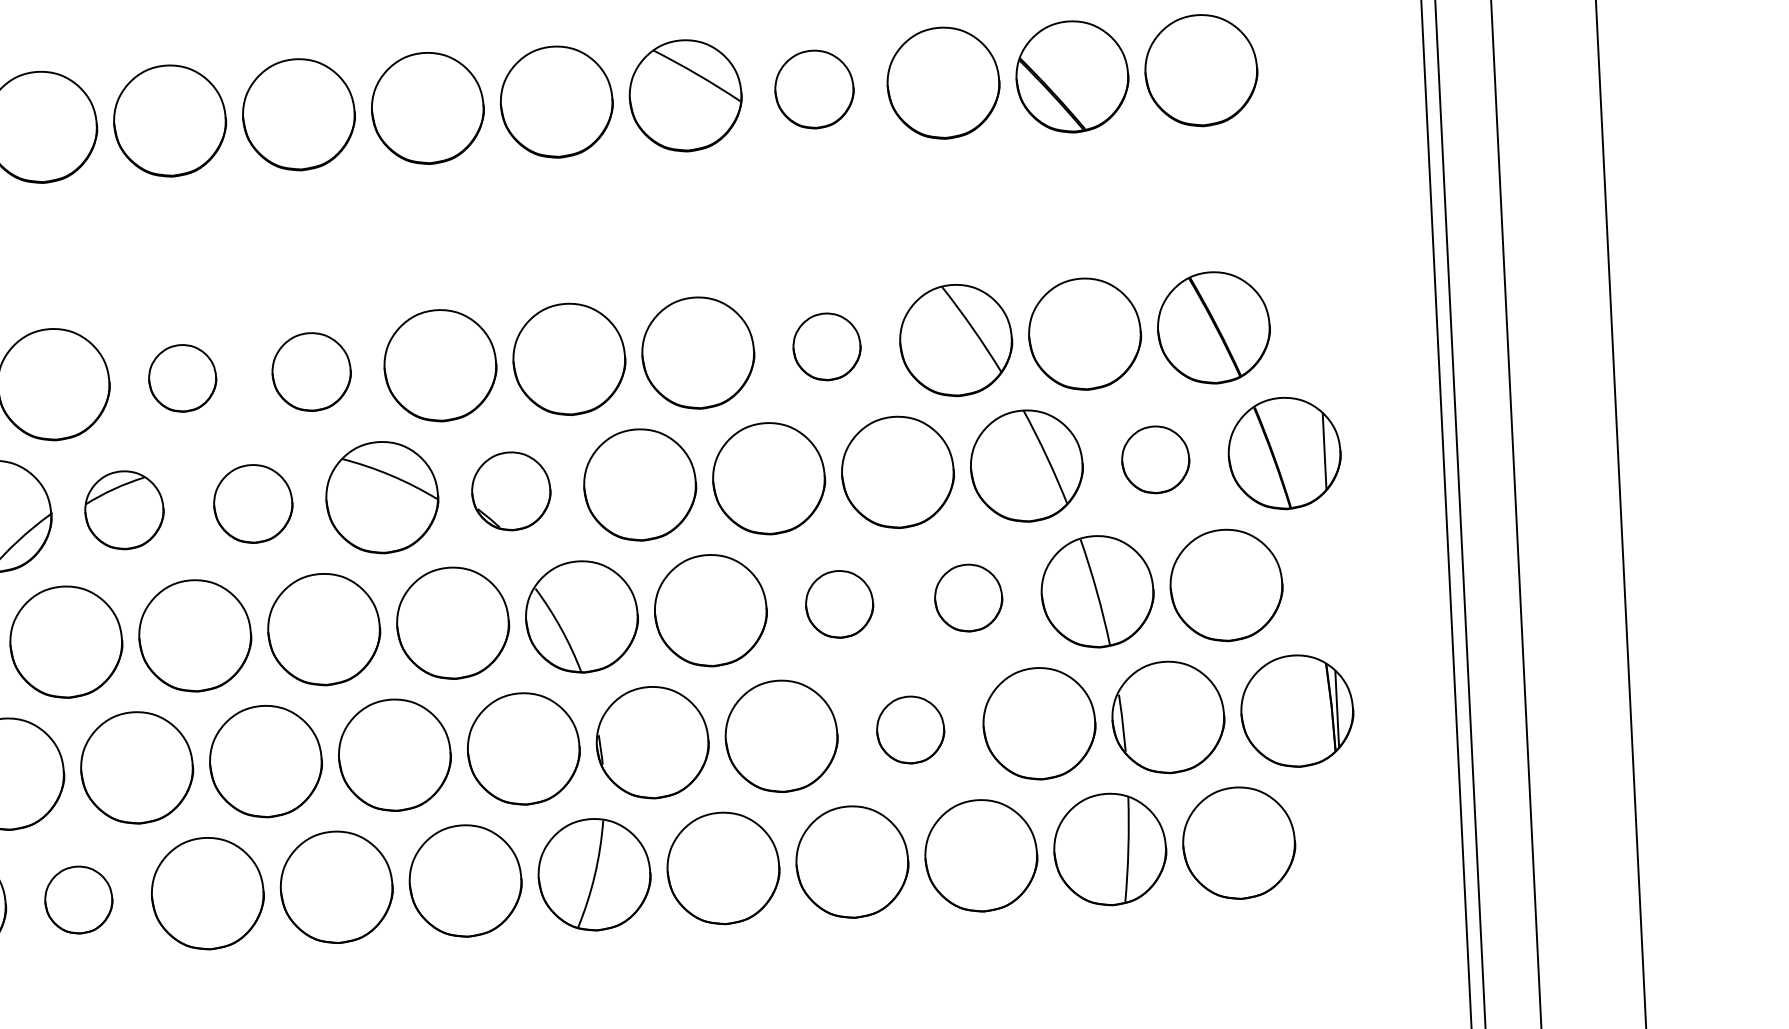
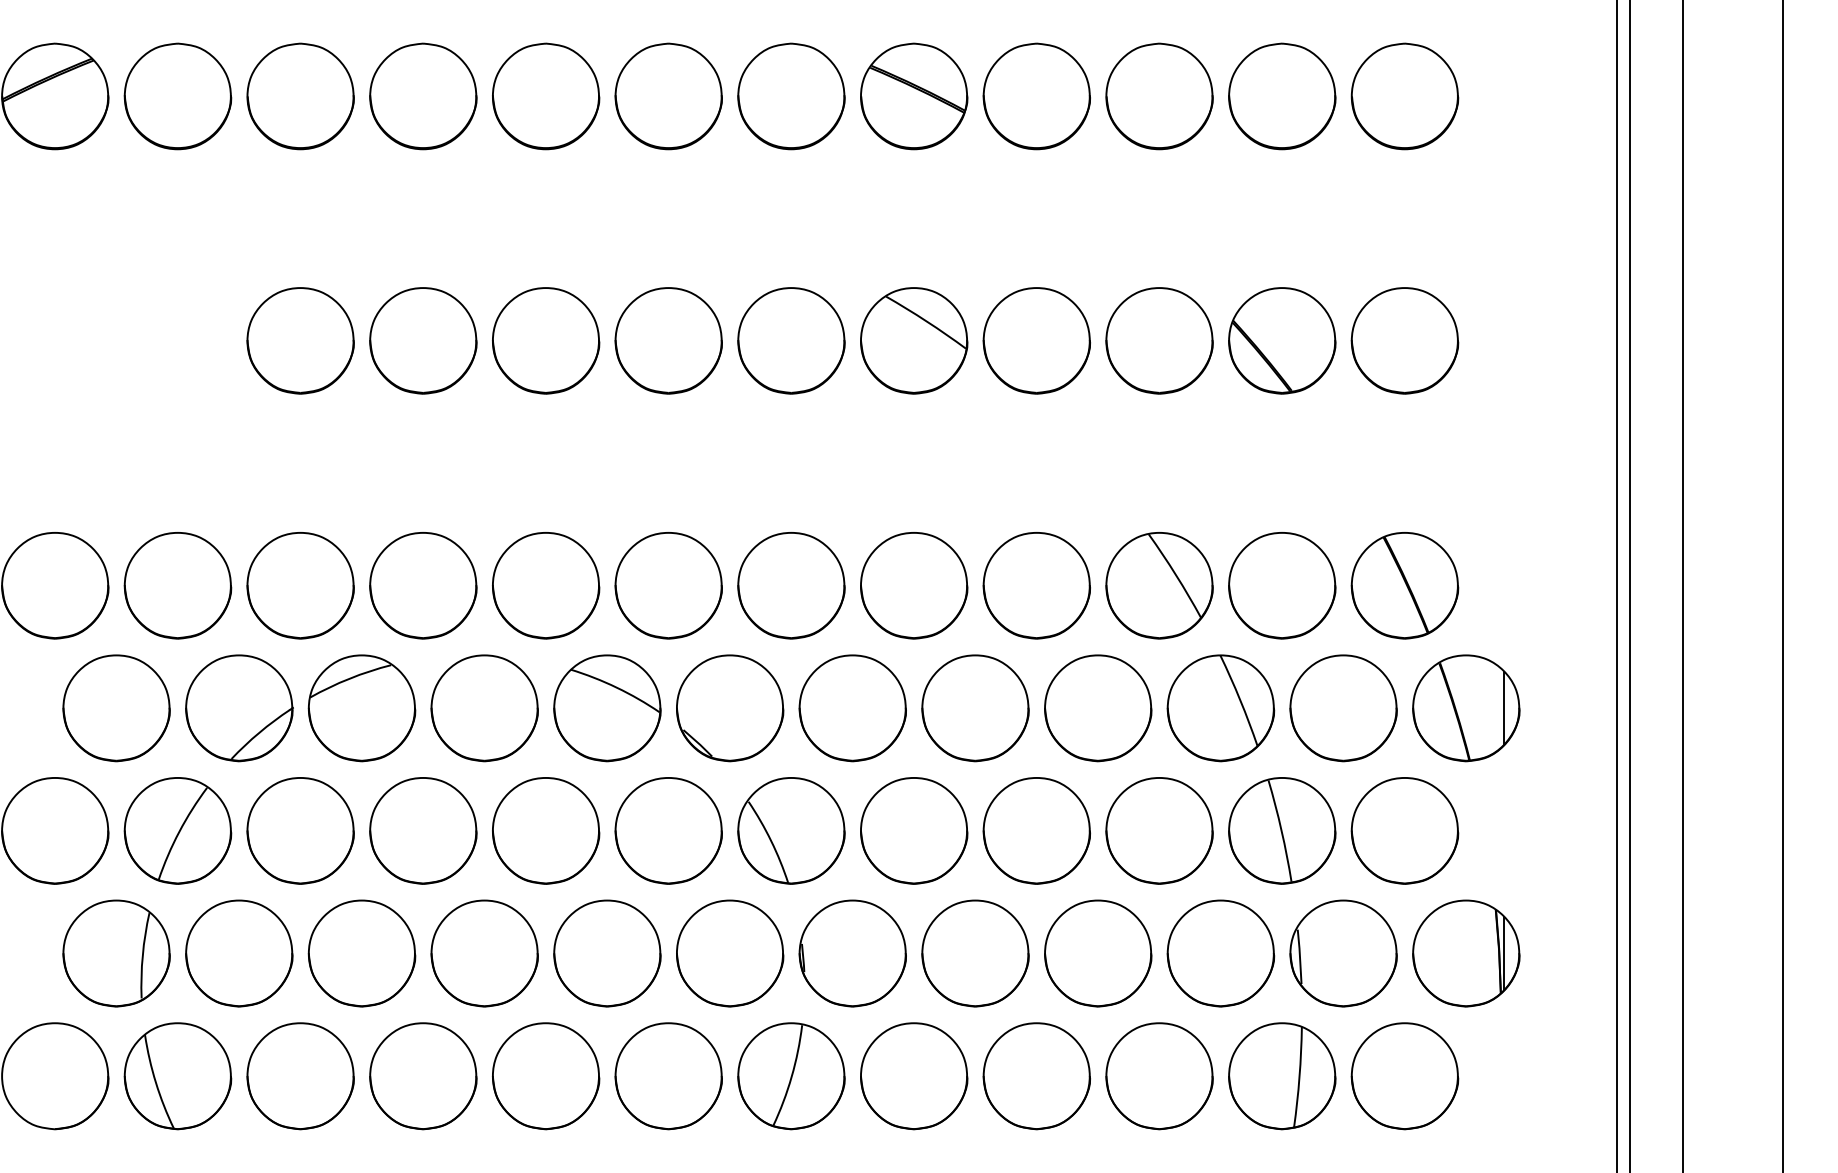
part: (814, 89) -> (1036, 340), size x1.43
part: (826, 346) -> (1036, 585), size x1.67
part: (311, 371) -> (546, 585), size x1.43
part: (182, 378) -> (423, 585), size x1.67
part: (1155, 460) -> (1343, 708), size x1.67
part: (511, 491) -> (730, 708), size x1.43
part: (253, 504) -> (484, 708), size x1.43
part: (123, 510) -> (361, 708), size x1.43
part: (968, 597) -> (1159, 830), size x1.67
part: (839, 603) -> (1036, 830), size x1.67
part: (910, 730) -> (1098, 953), size x1.67
part: (78, 900) -> (300, 1076), size x1.67

